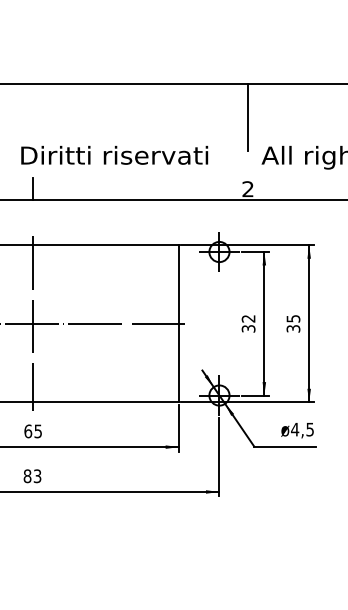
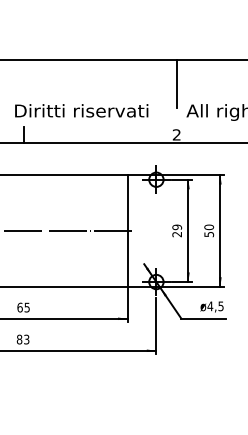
line: (33, 323) -> (23, 230), removed
text: (249, 323) -> (177, 230), 32 -> 29
text: (293, 323) -> (209, 230), 35 -> 50

